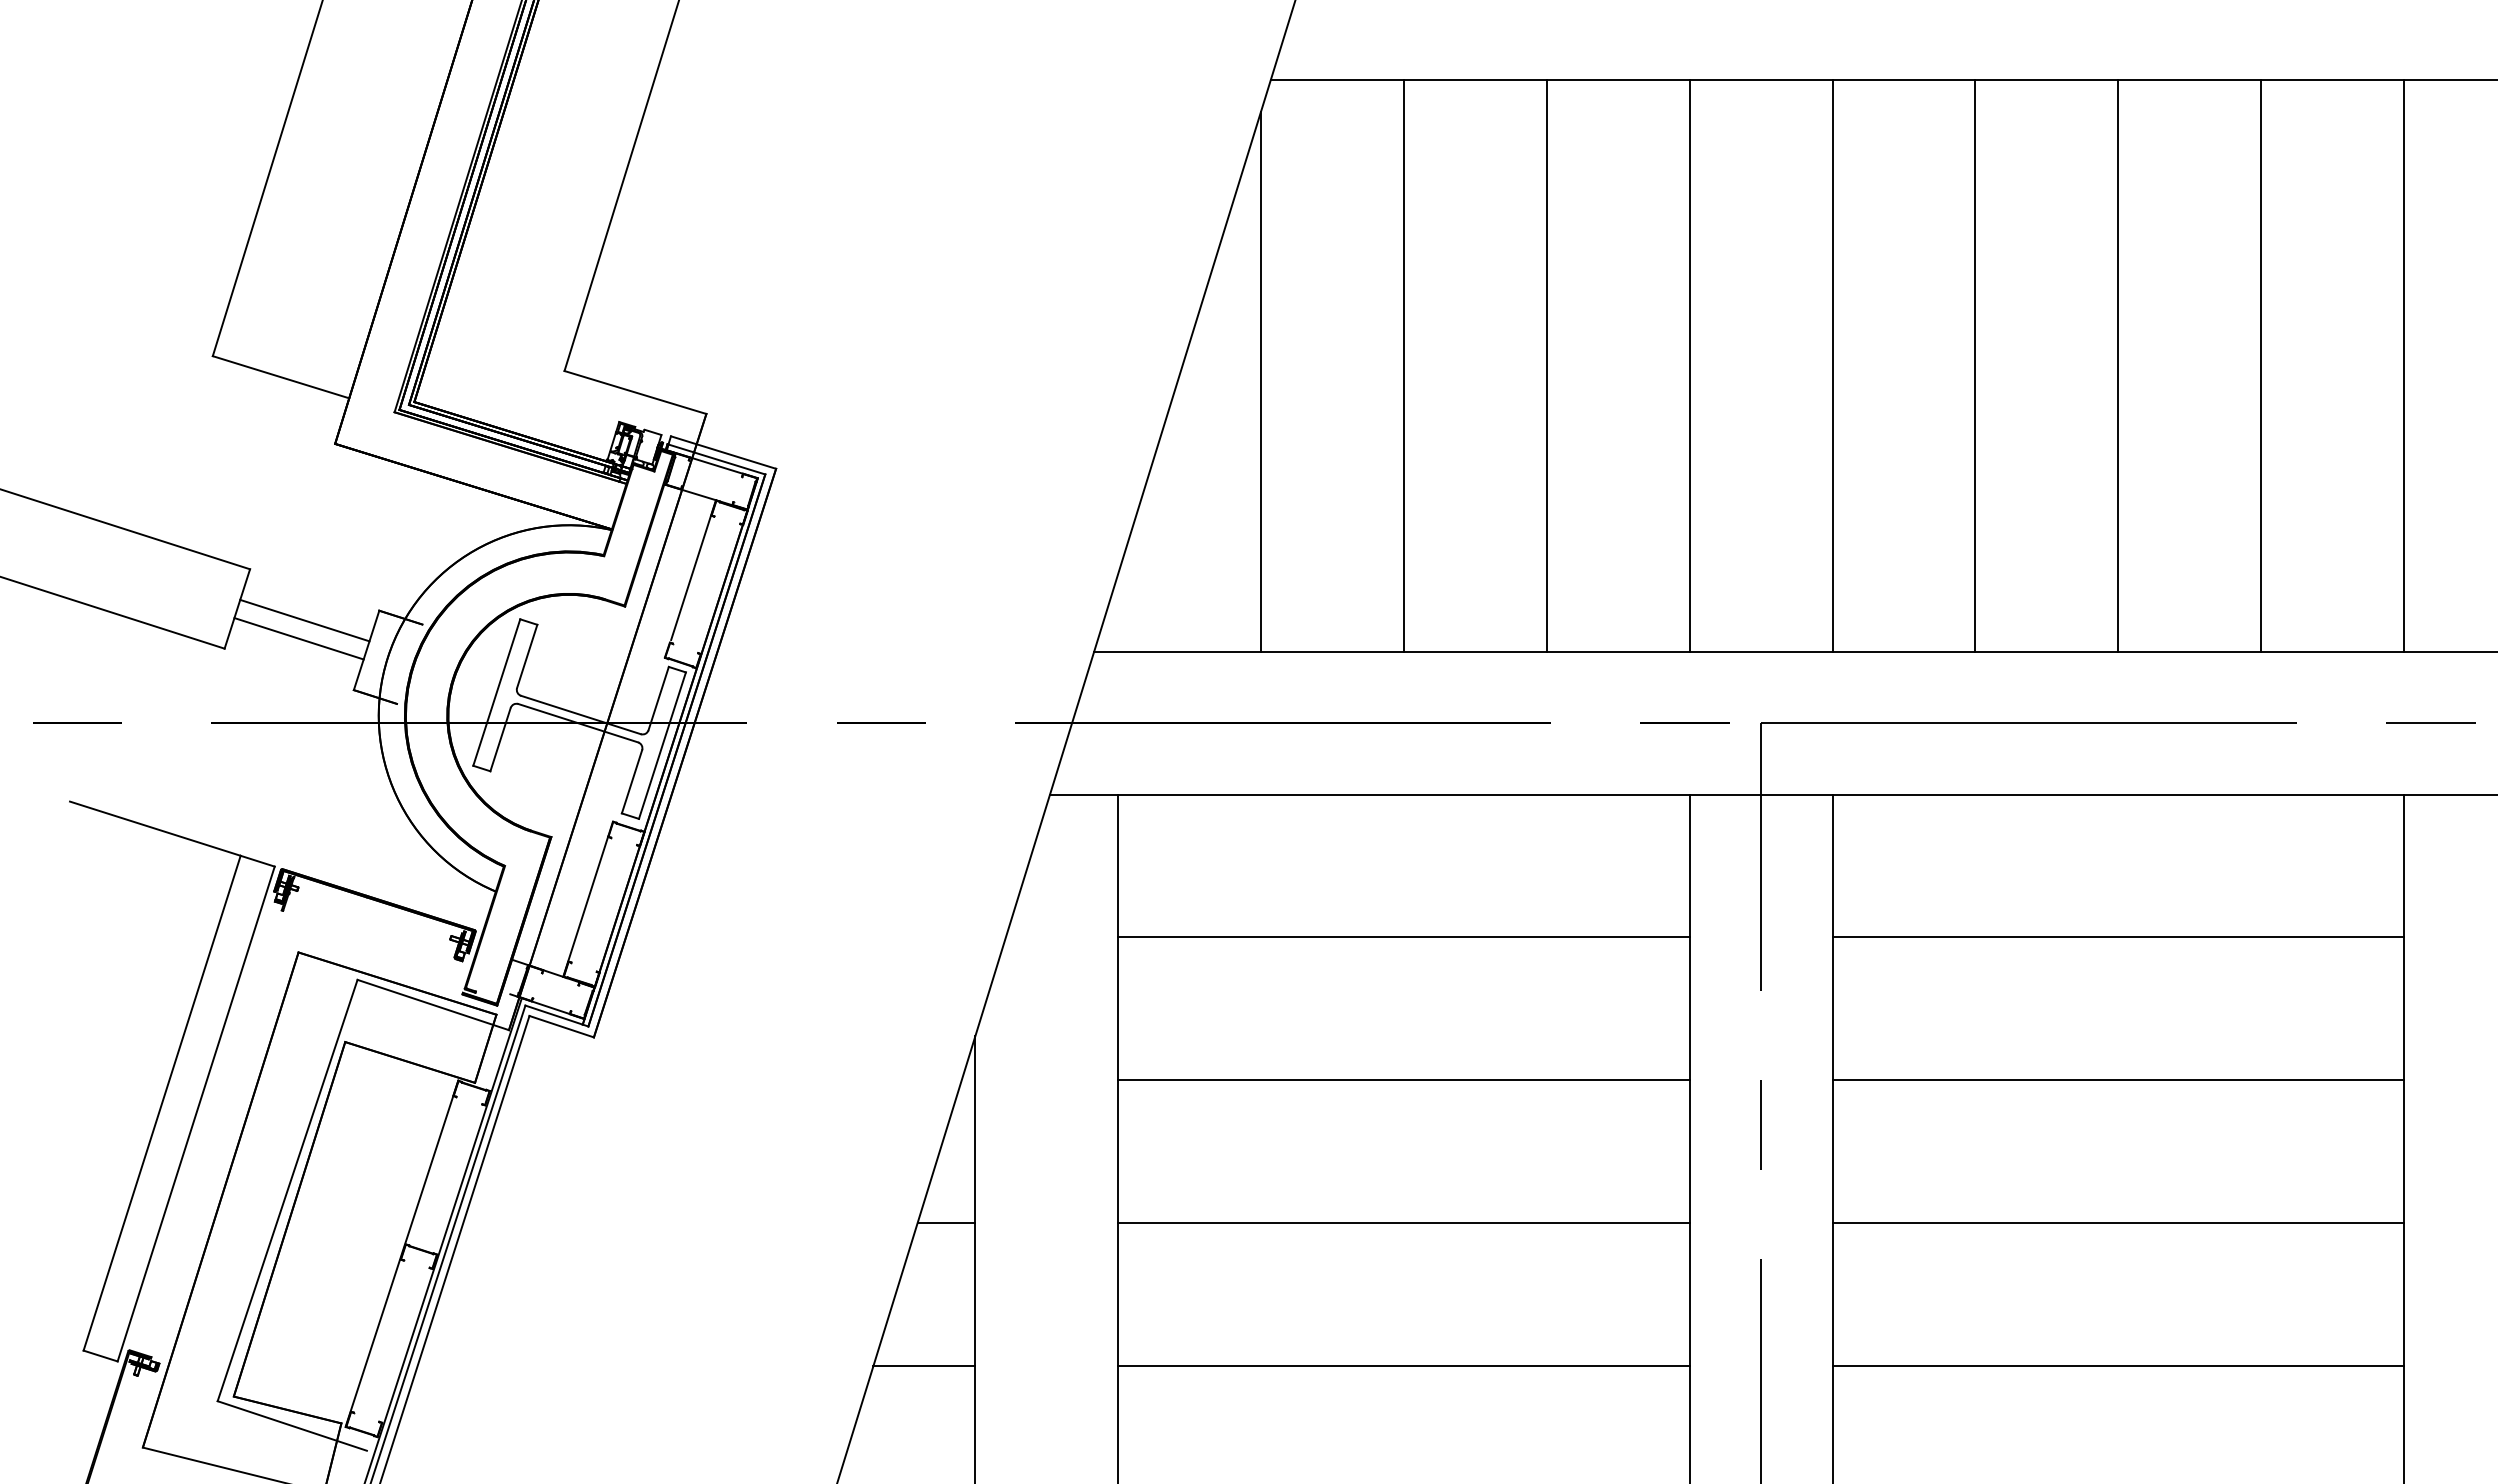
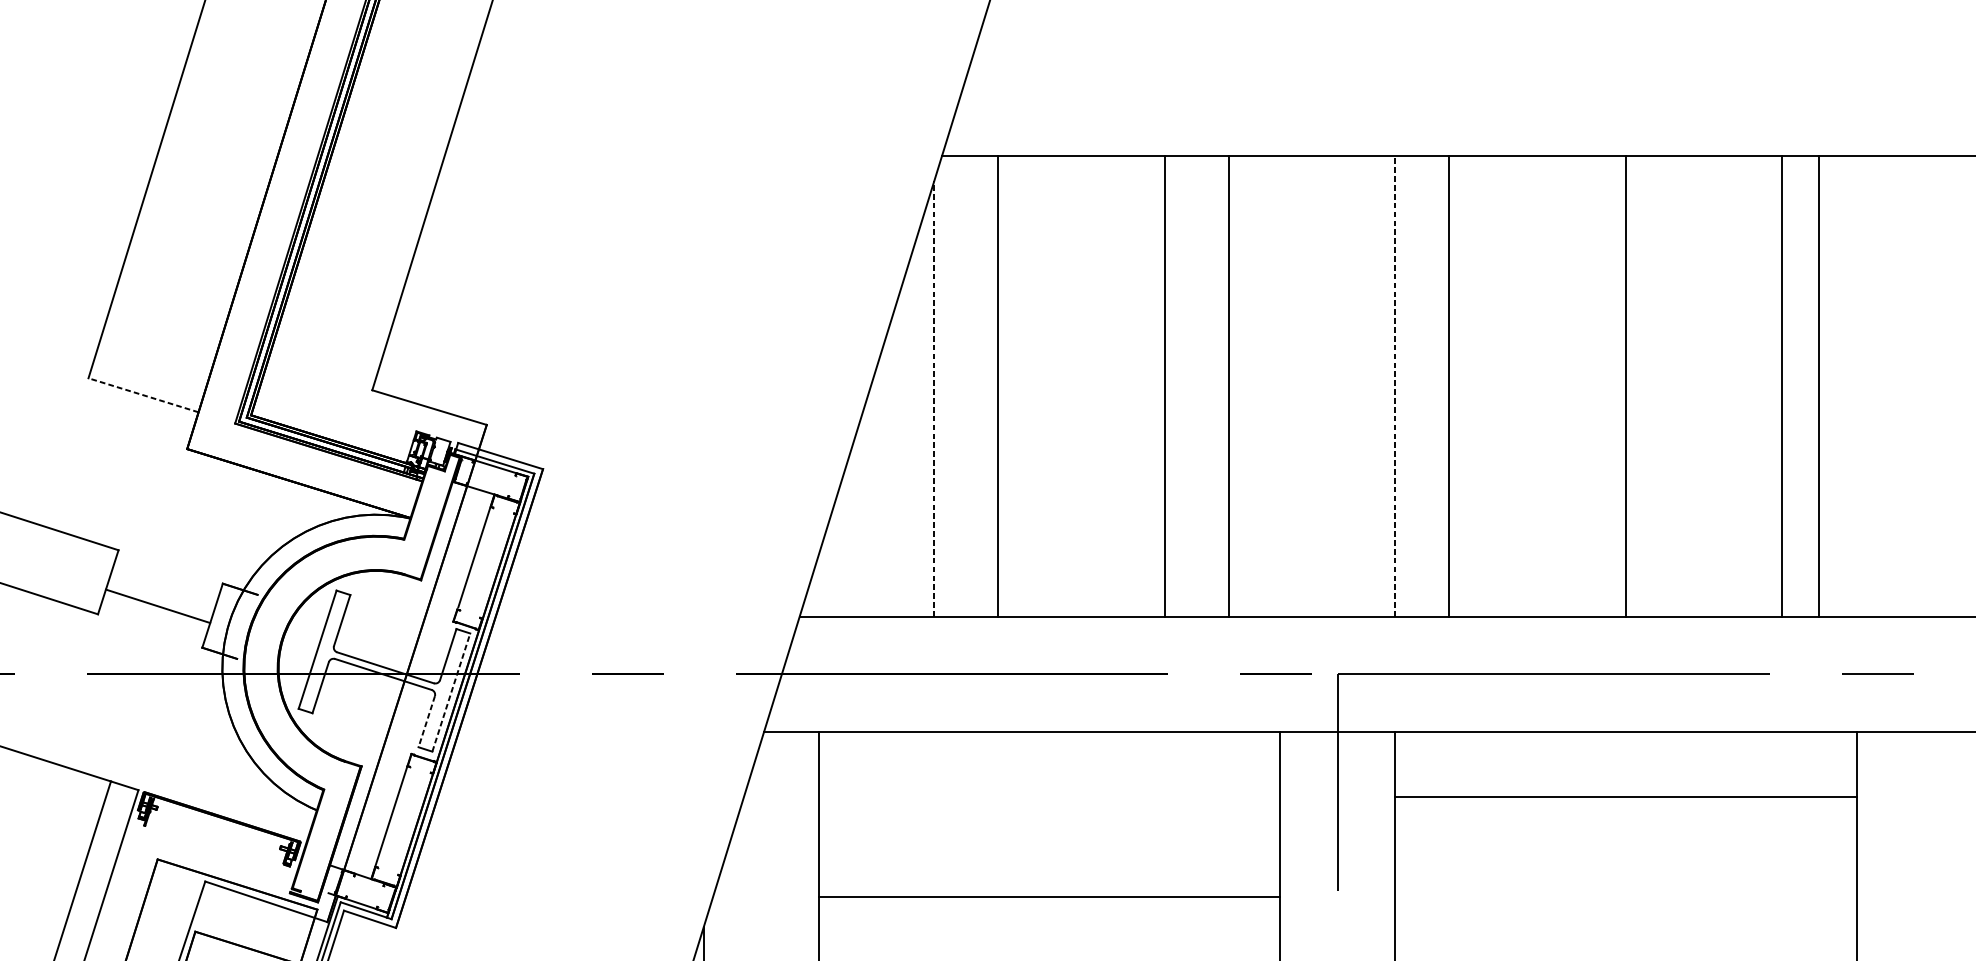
line: (1403, 365) -> (997, 385), moved
line: (1689, 365) -> (1229, 385), moved
line: (1832, 365) -> (1395, 385), solid -> dashed
line: (1975, 365) -> (1448, 385), moved
line: (2261, 365) -> (1781, 385), moved
line: (2404, 365) -> (1819, 385), moved
line: (280, 377) -> (143, 395), solid -> dashed
line: (1261, 381) -> (934, 398), solid -> dashed
line: (304, 620) -> (162, 591), removed
line: (662, 745) -> (451, 692), solid -> dashed
line: (631, 782) -> (426, 722), solid -> dashed
line: (1403, 937) -> (1049, 897), moved
line: (2118, 937) -> (1626, 797), moved

